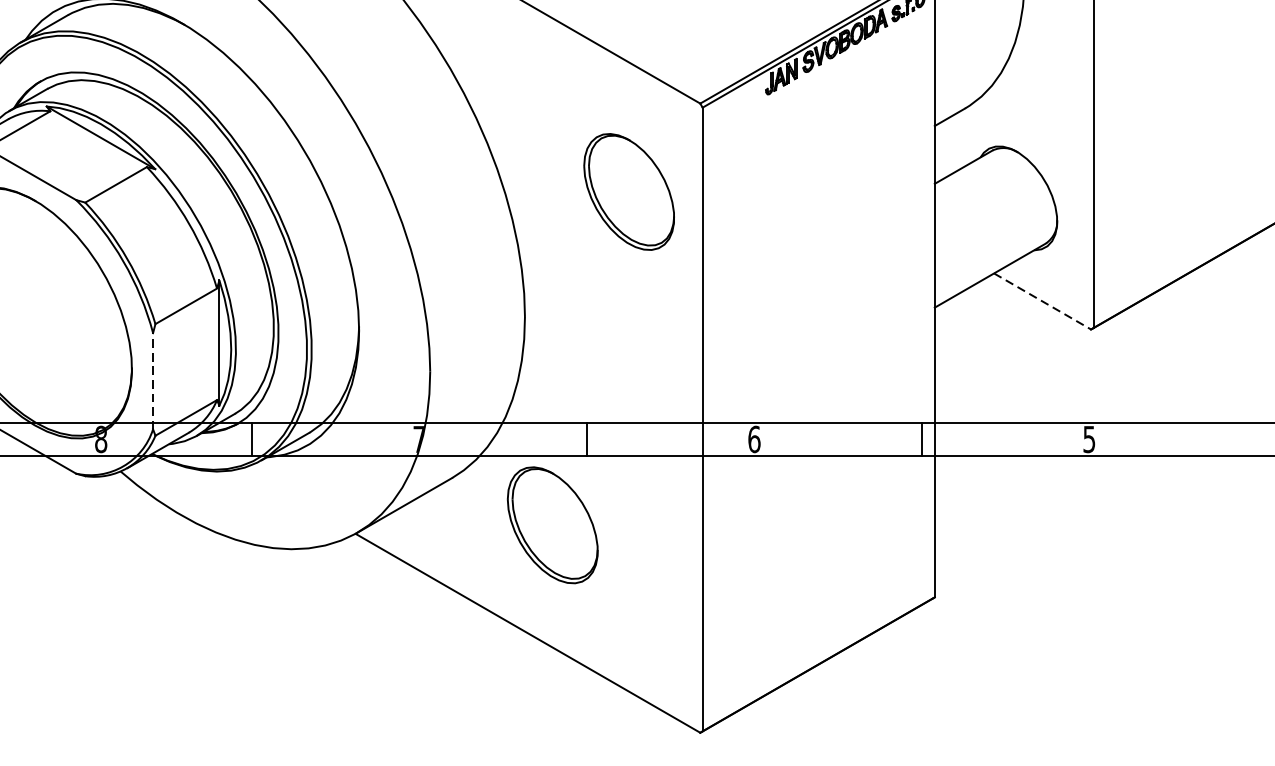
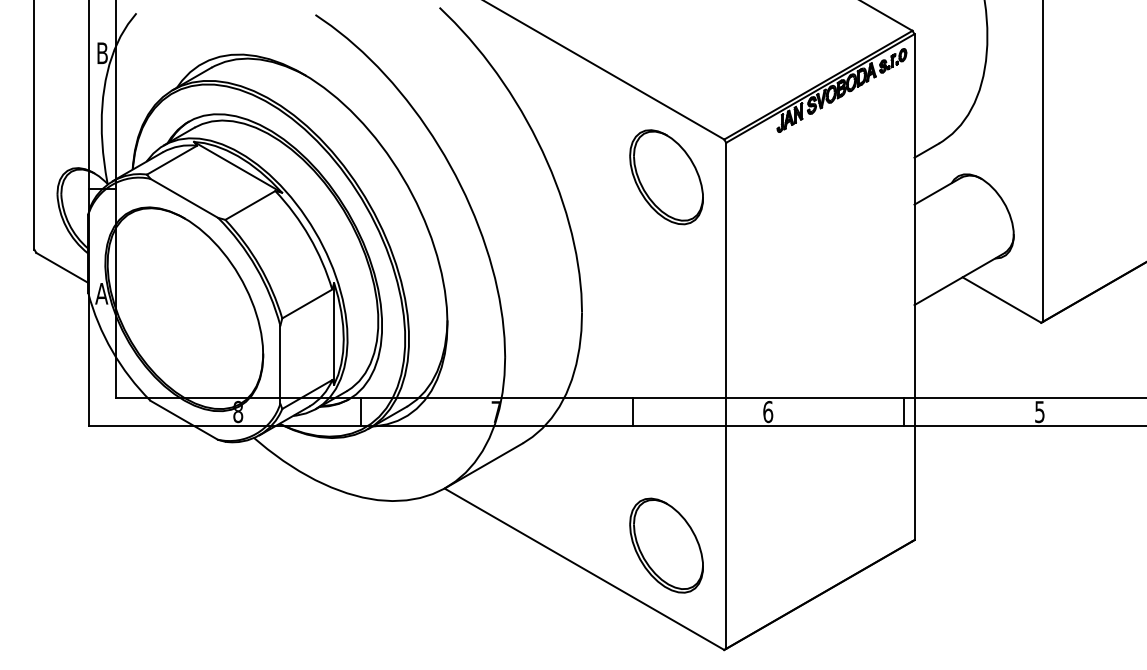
part: (629, 192) -> (666, 177), moved
line: (1043, 301) -> (1002, 300), dashed -> solid
line: (153, 380) -> (280, 364), dashed -> solid
part: (552, 525) -> (666, 545), moved

